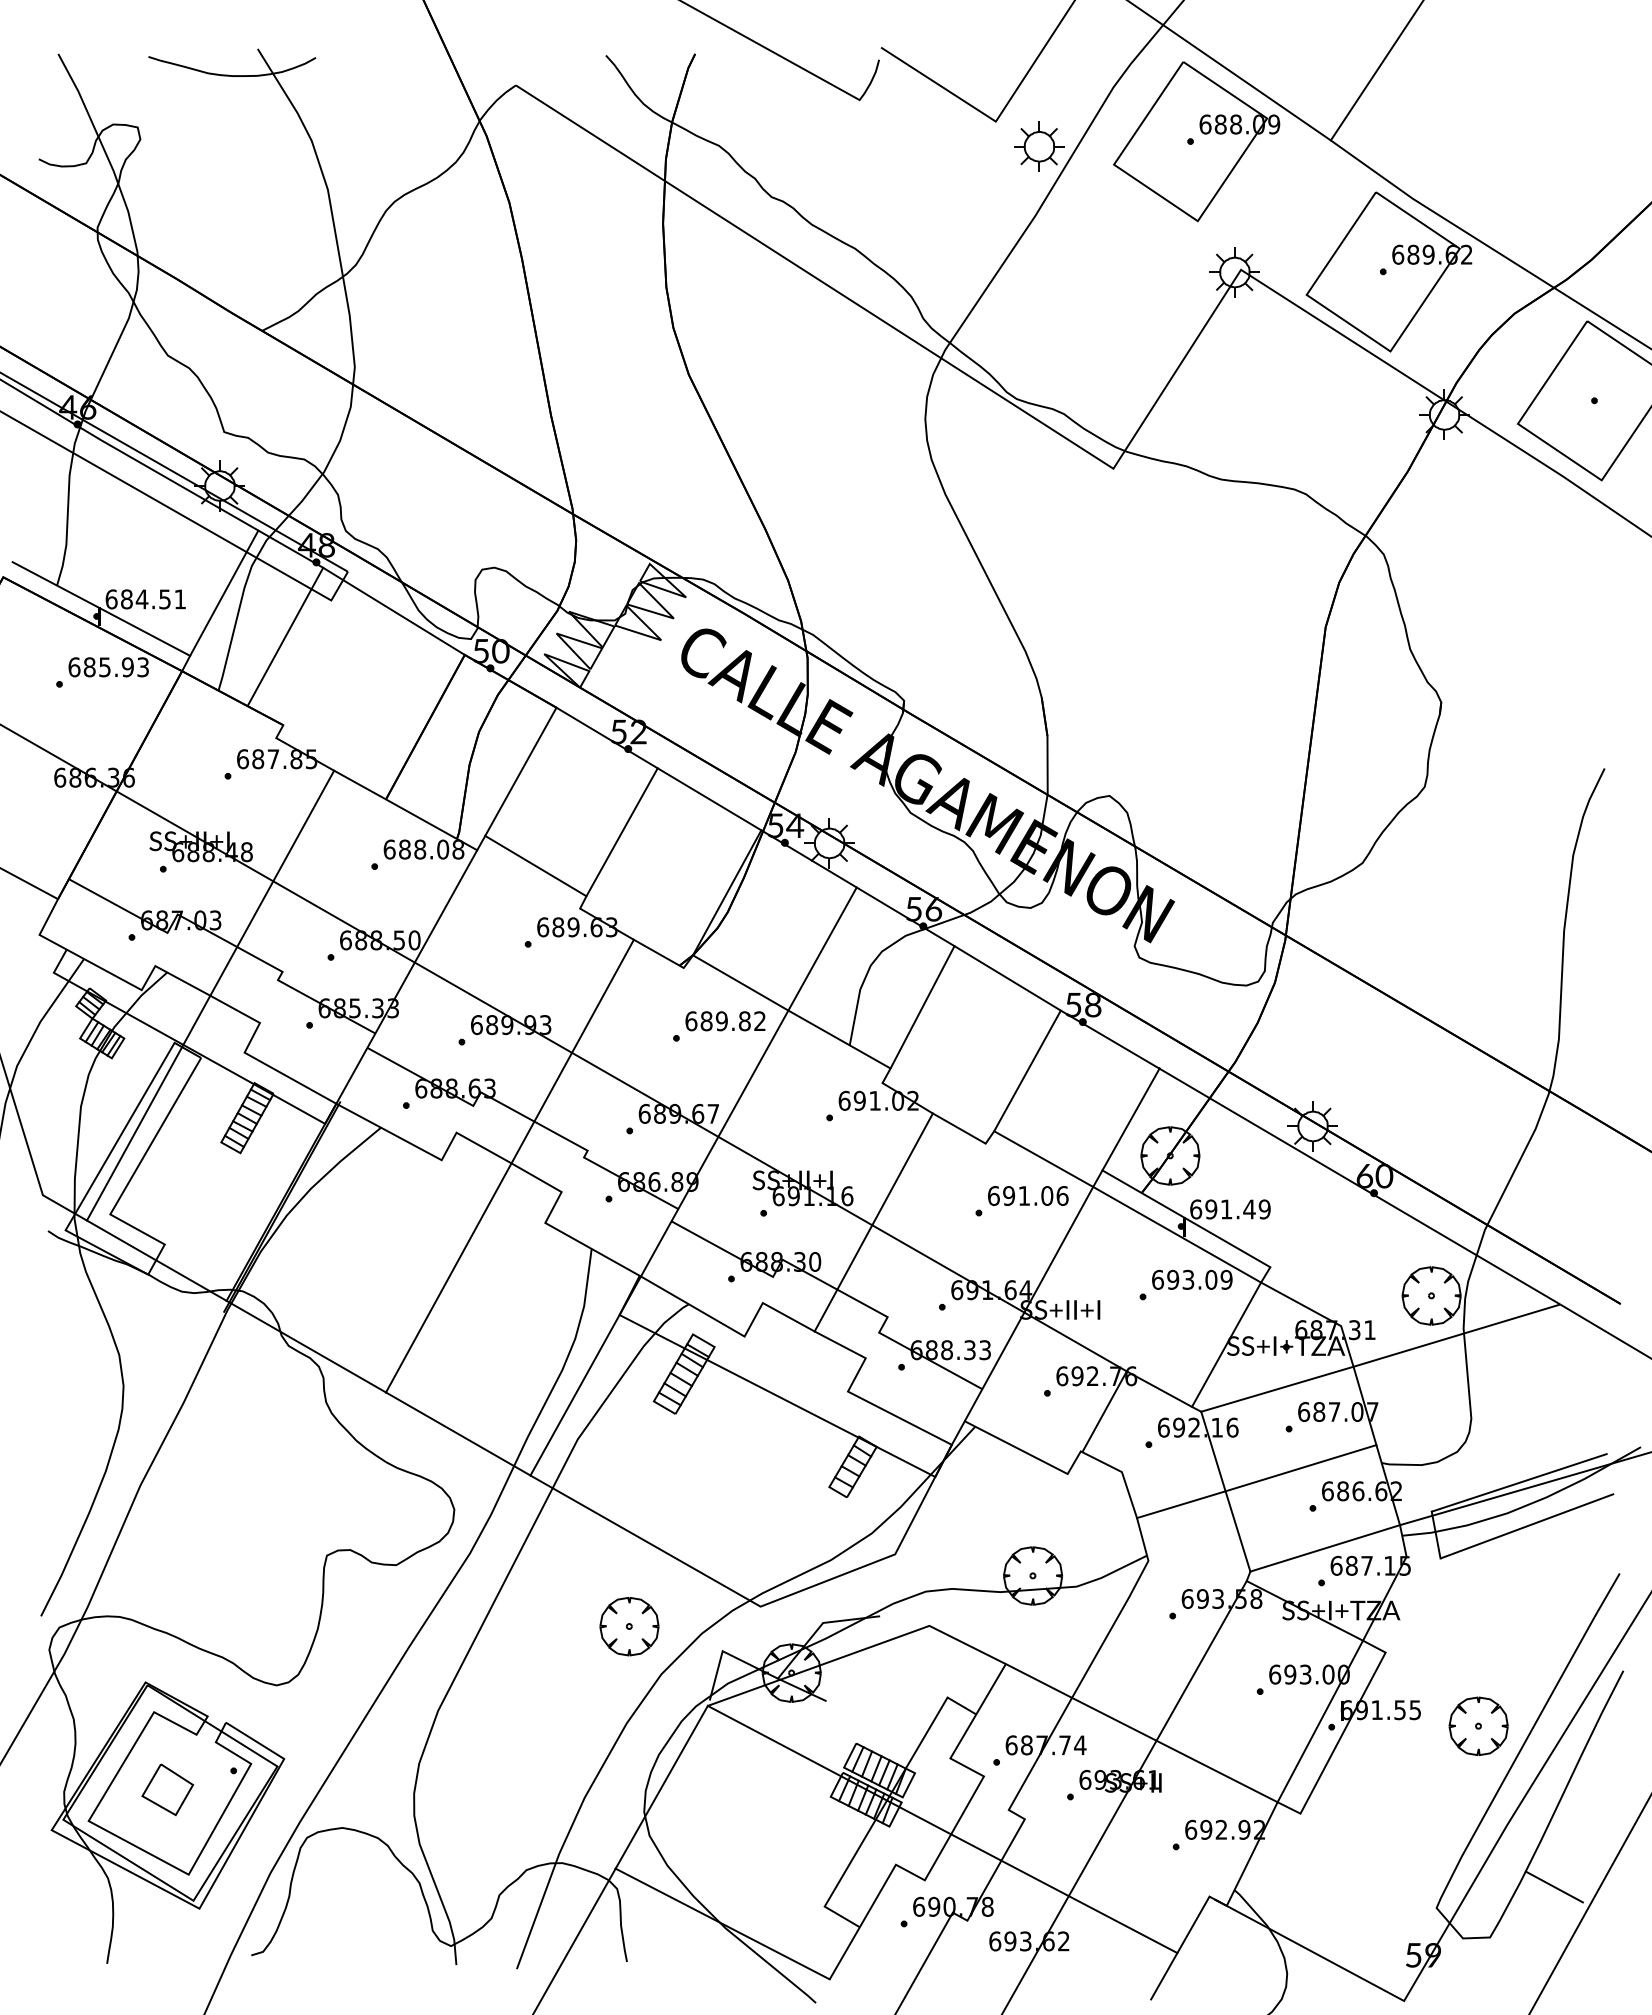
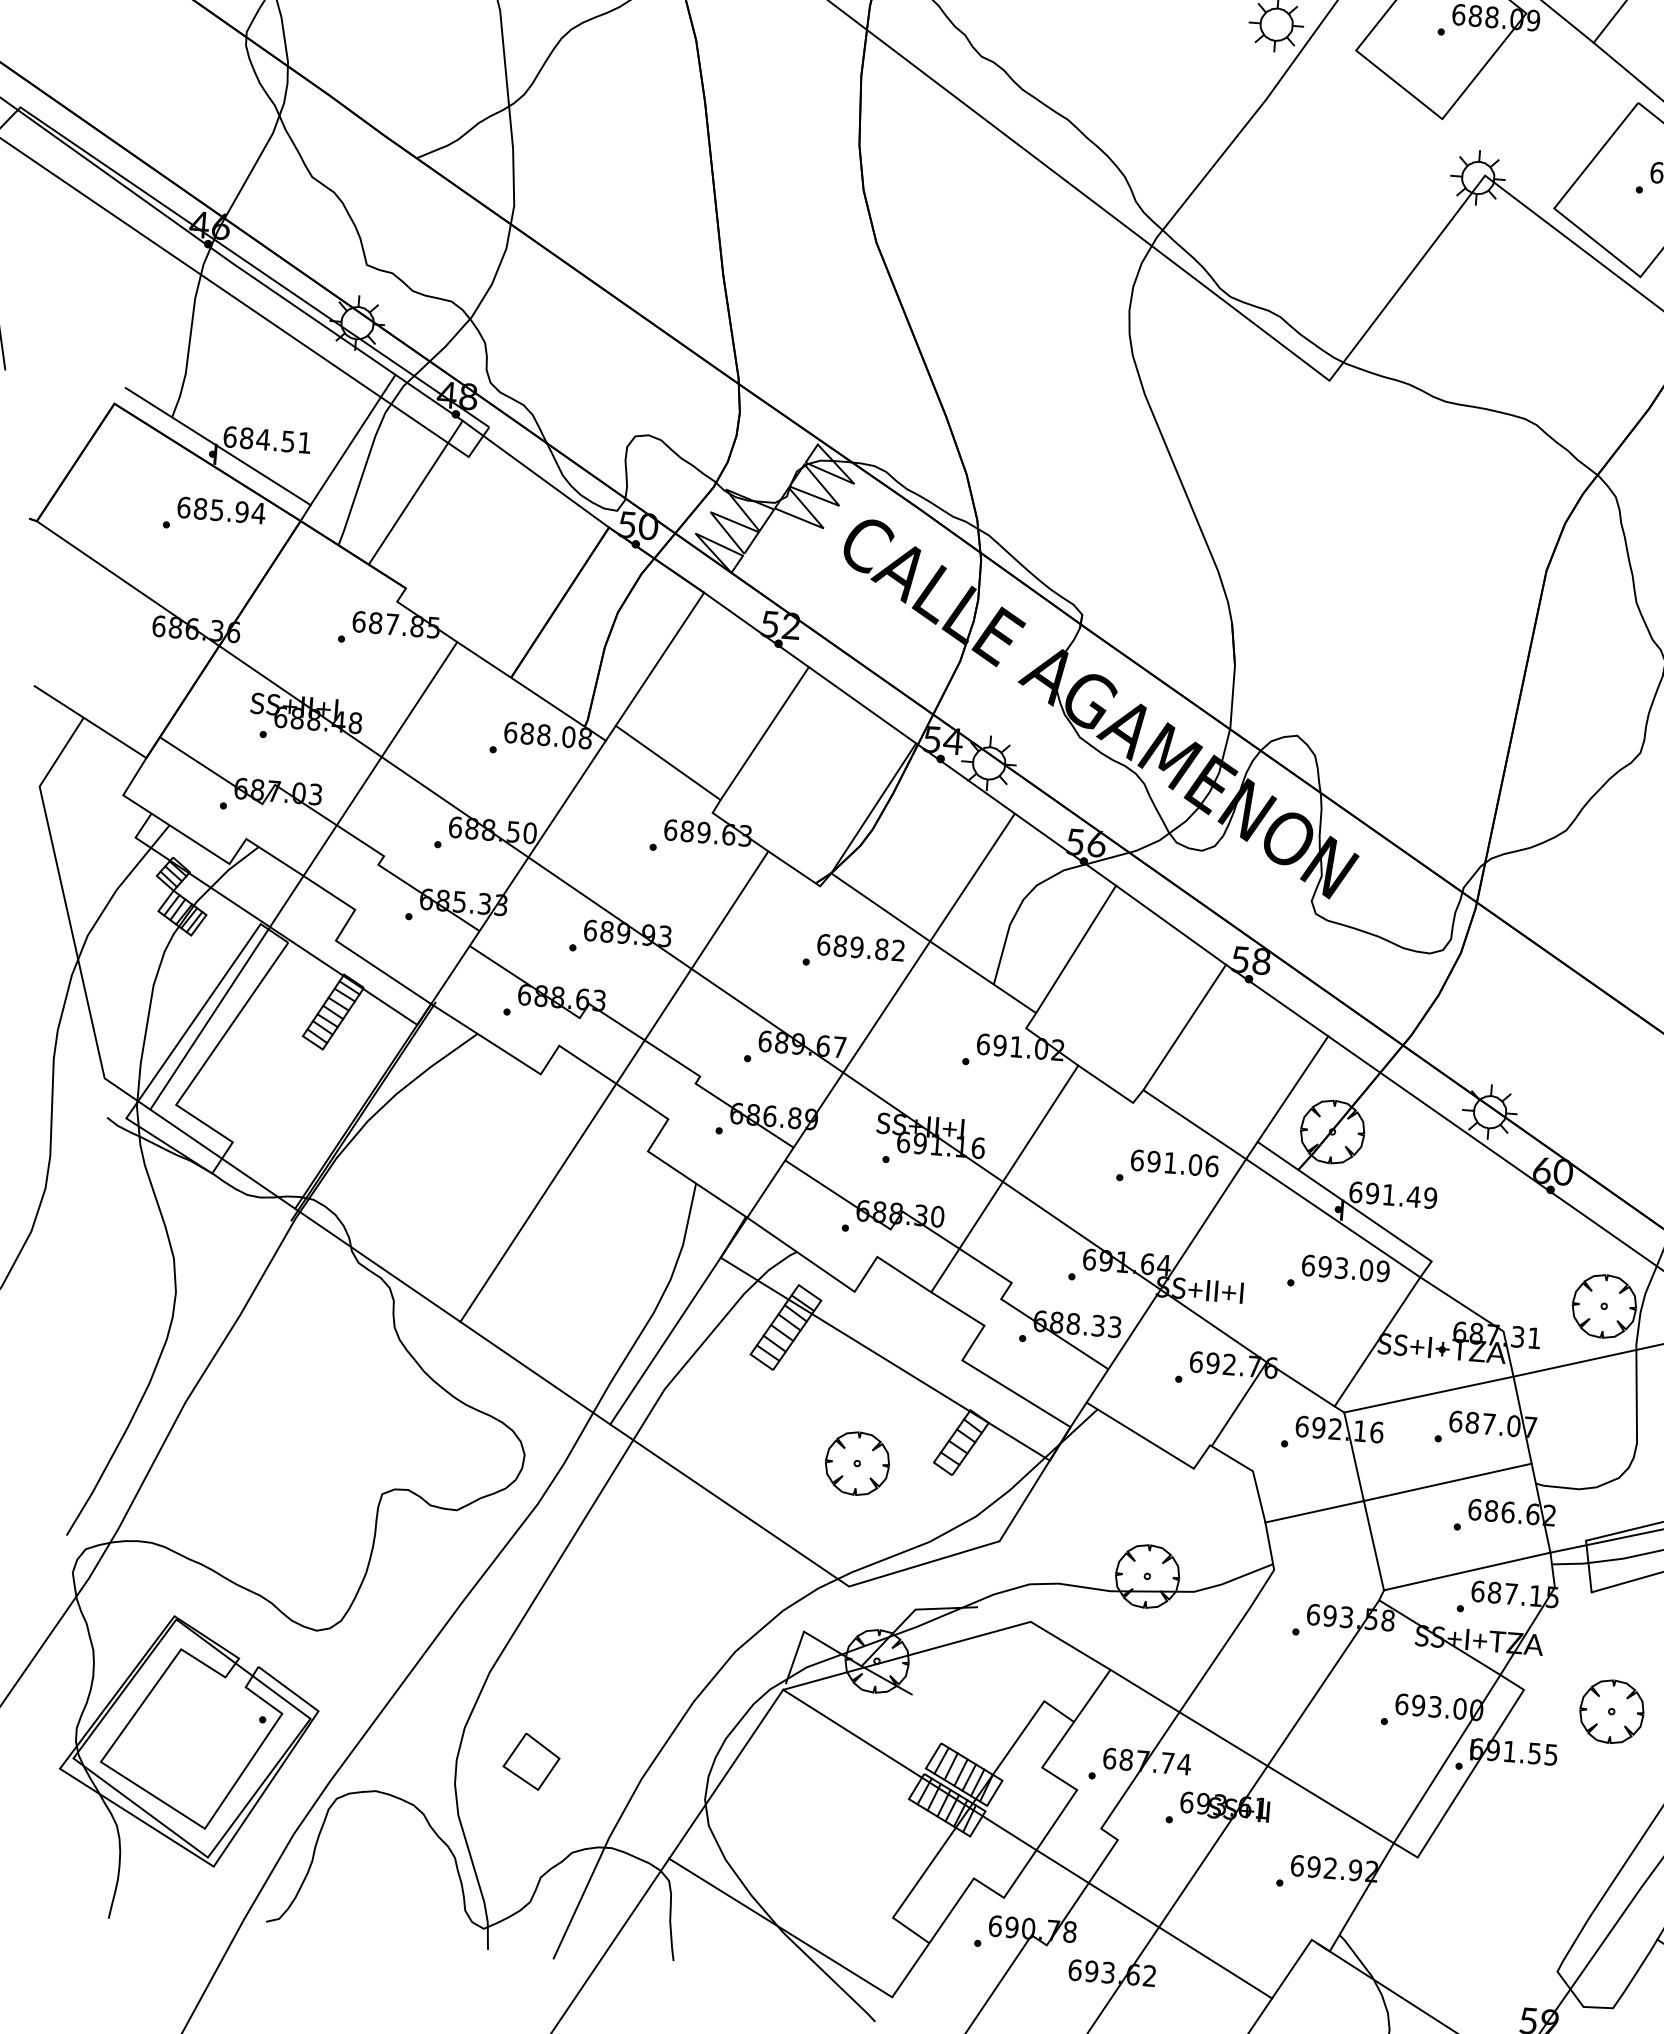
text: (142, 667) -> (257, 513), 685.93 -> 685.94
part: (629, 1626) -> (857, 1463), moved
part: (1478, 1726) -> (1611, 1711), moved
part: (167, 1789) -> (531, 1761), moved

